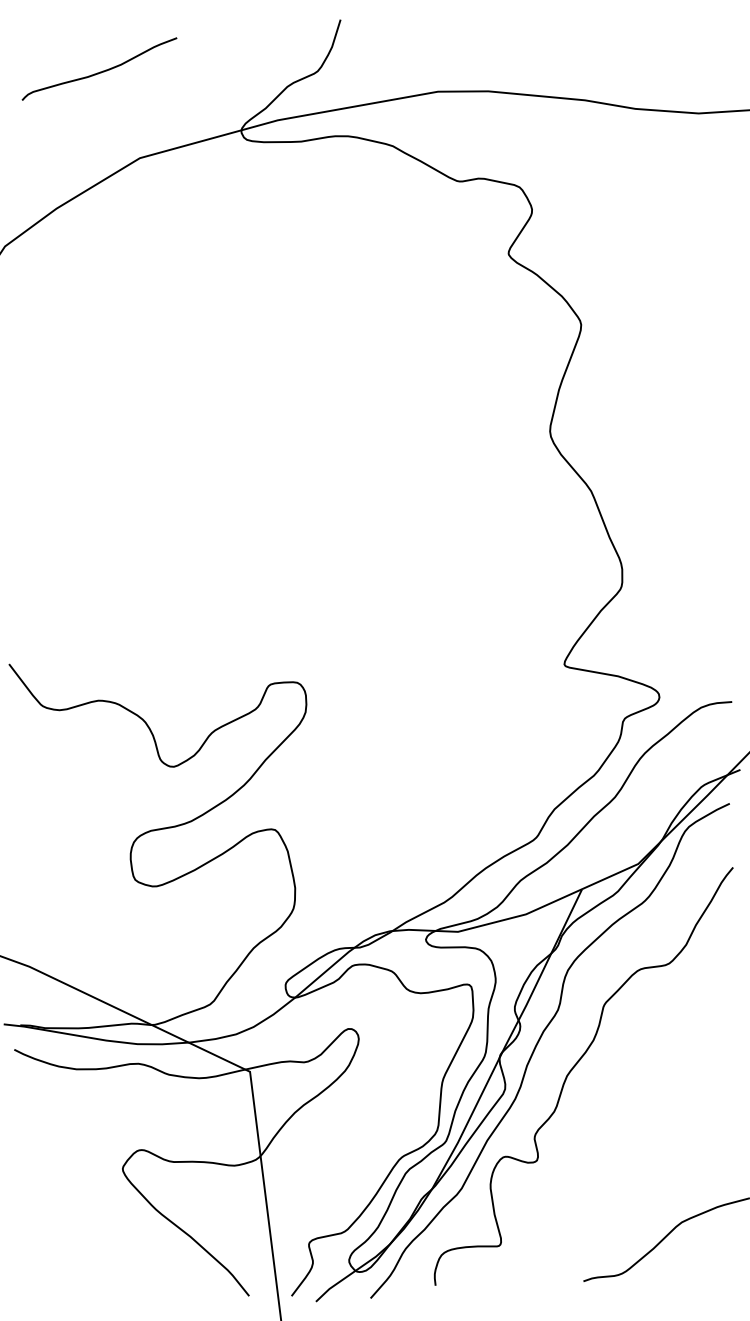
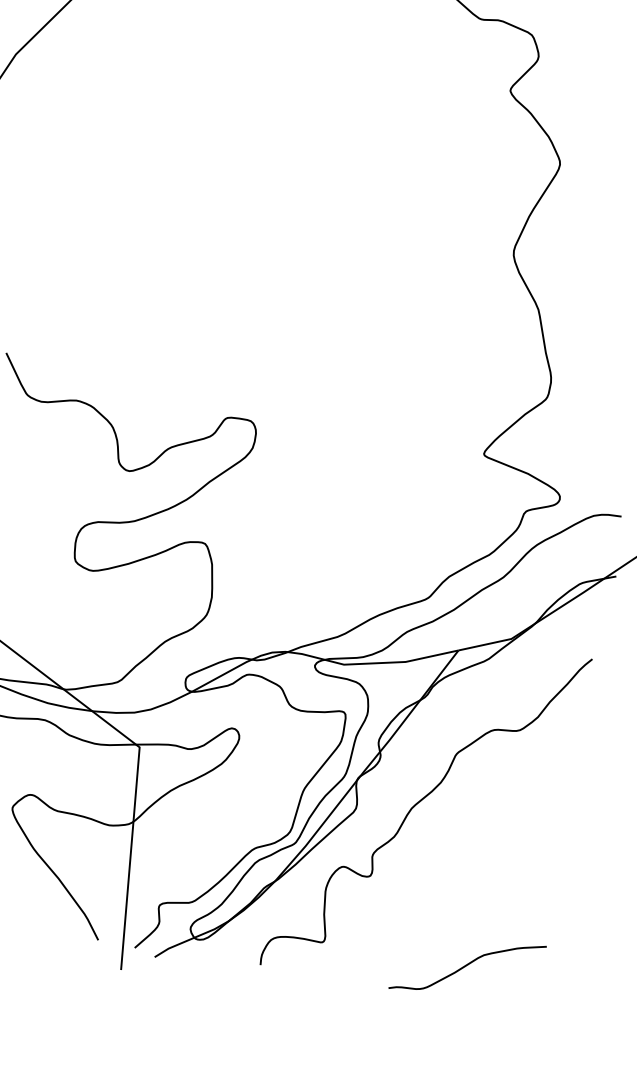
curve: (537, 1045) -> (391, 776), removed

